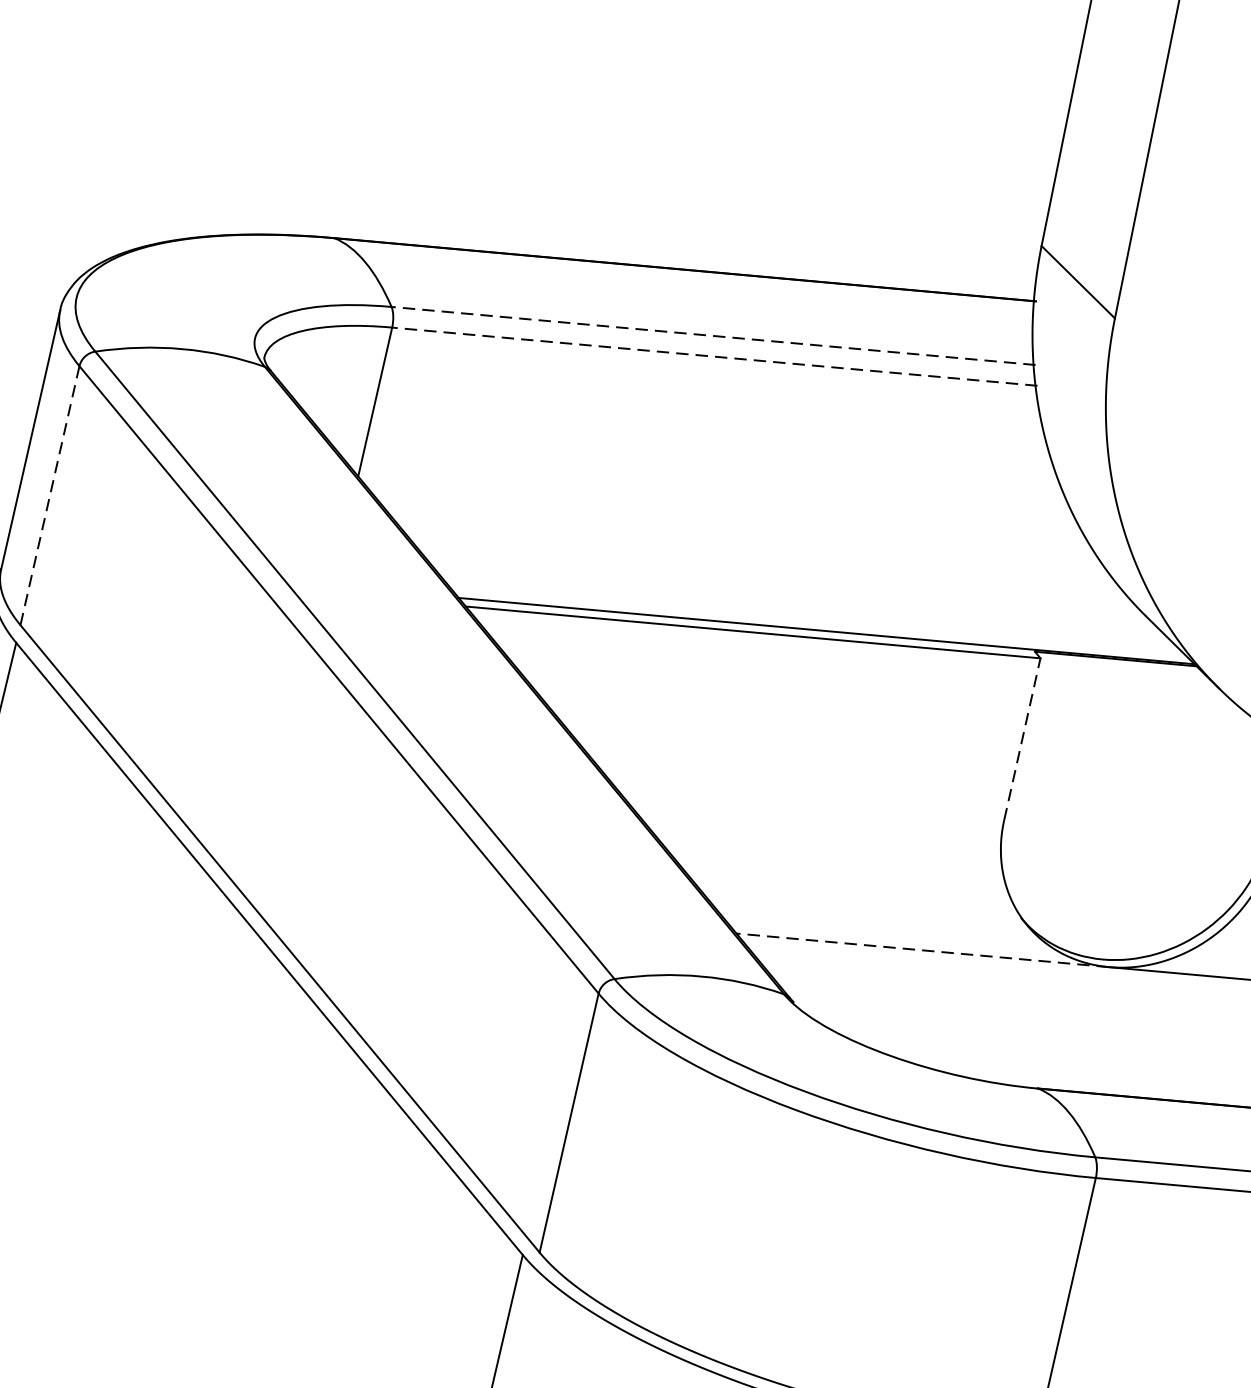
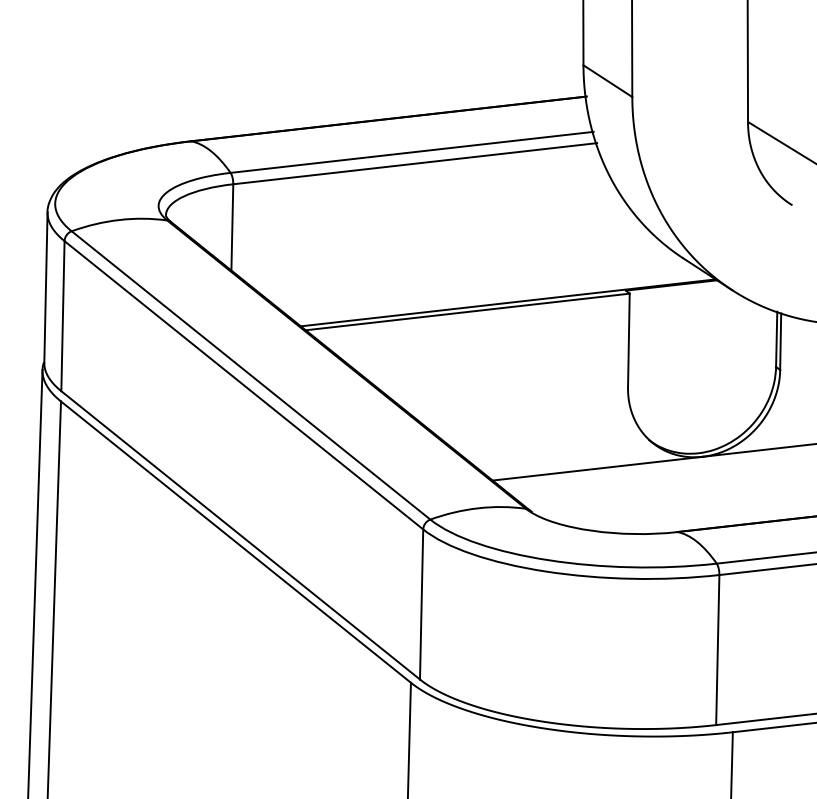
line: (714, 336) -> (412, 152), dashed -> solid
line: (713, 356) -> (414, 163), dashed -> solid
line: (49, 496) -> (62, 316), dashed -> solid
line: (1021, 739) -> (628, 340), dashed -> solid
line: (922, 949) -> (597, 468), dashed -> solid

